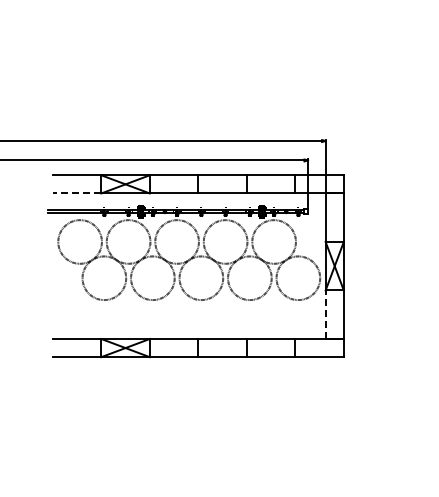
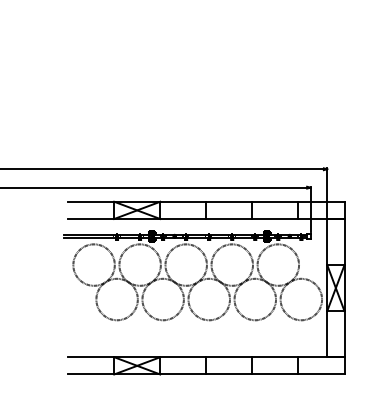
line: (76, 193) -> (90, 219), dashed -> solid
line: (325, 314) -> (327, 333), dashed -> solid

